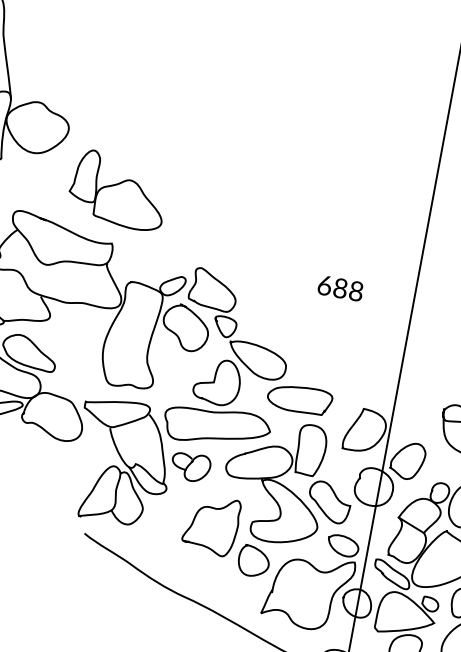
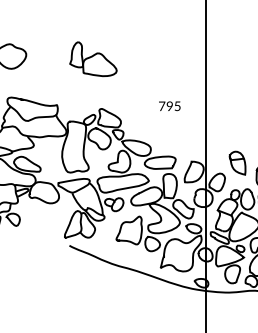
part: (118, 191) -> (93, 59), moved
text: (339, 288) -> (169, 106), 688 -> 795

